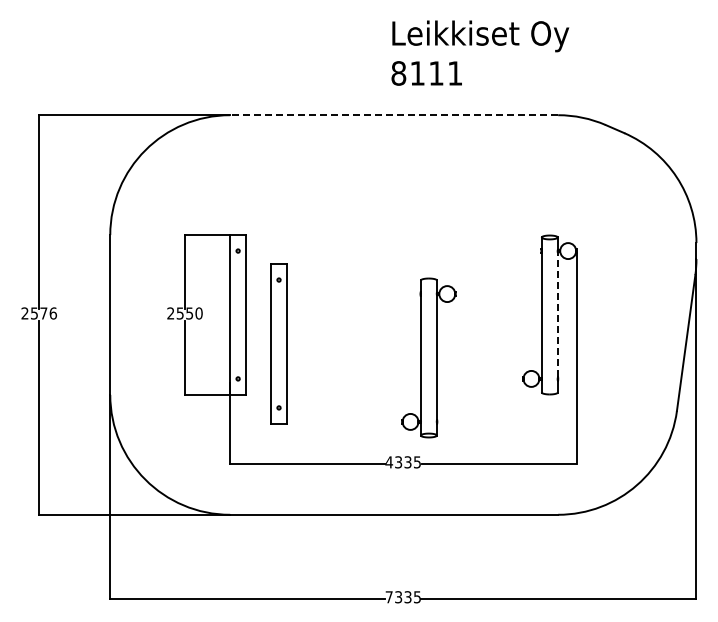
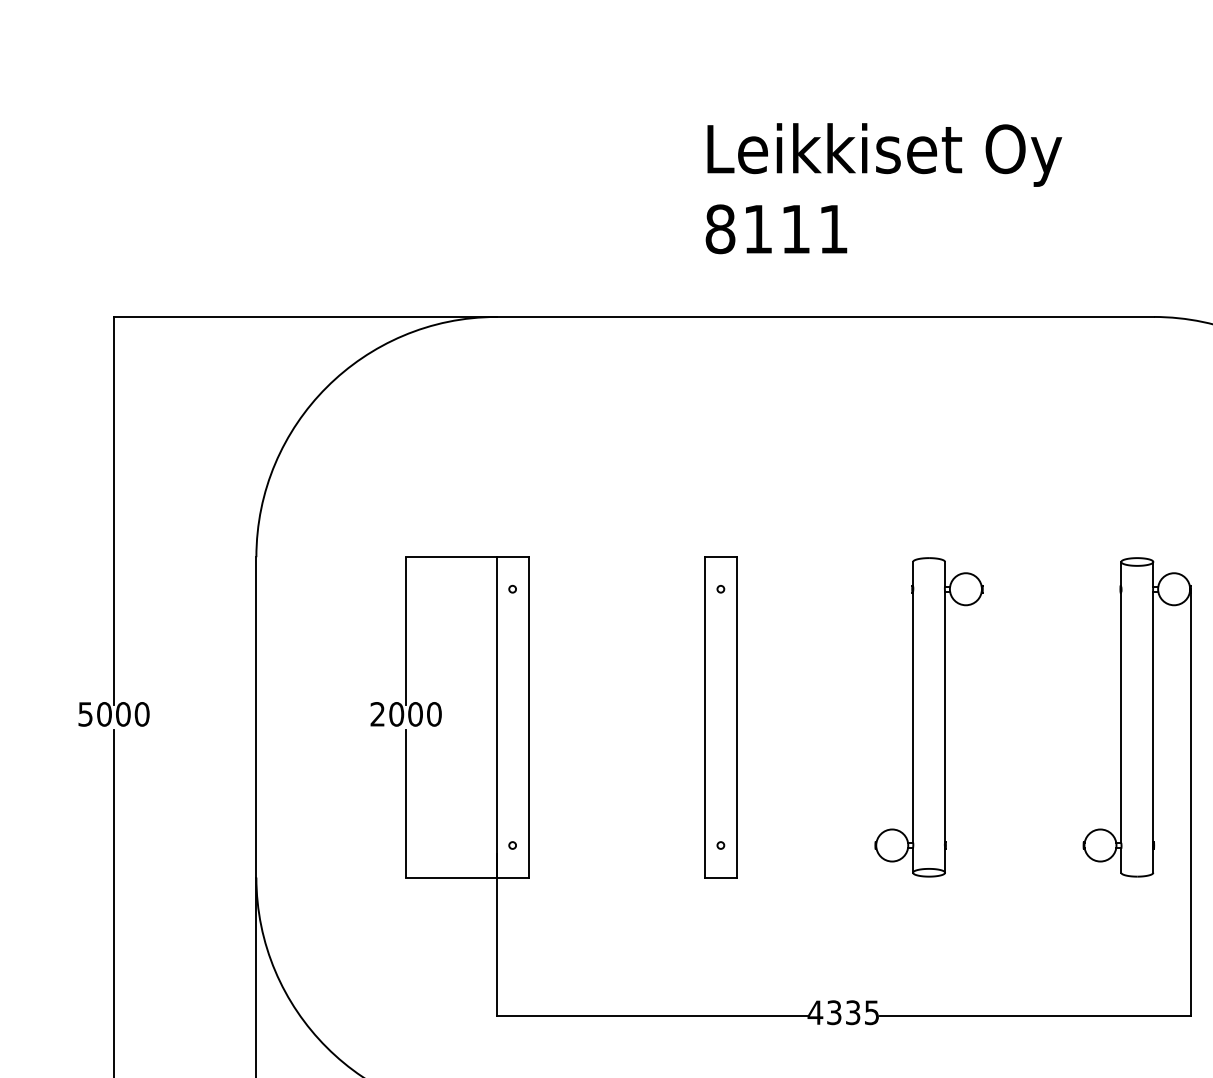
text: (480, 52) -> (884, 187), moved
line: (393, 115) -> (824, 317), dashed -> solid
text: (39, 313) -> (114, 714), 2576 -> 5000
text: (184, 313) -> (405, 714), 2550 -> 2000
line: (557, 314) -> (1152, 716), dashed -> solid
part: (278, 343) -> (719, 716), moved
part: (428, 357) -> (928, 716), moved

